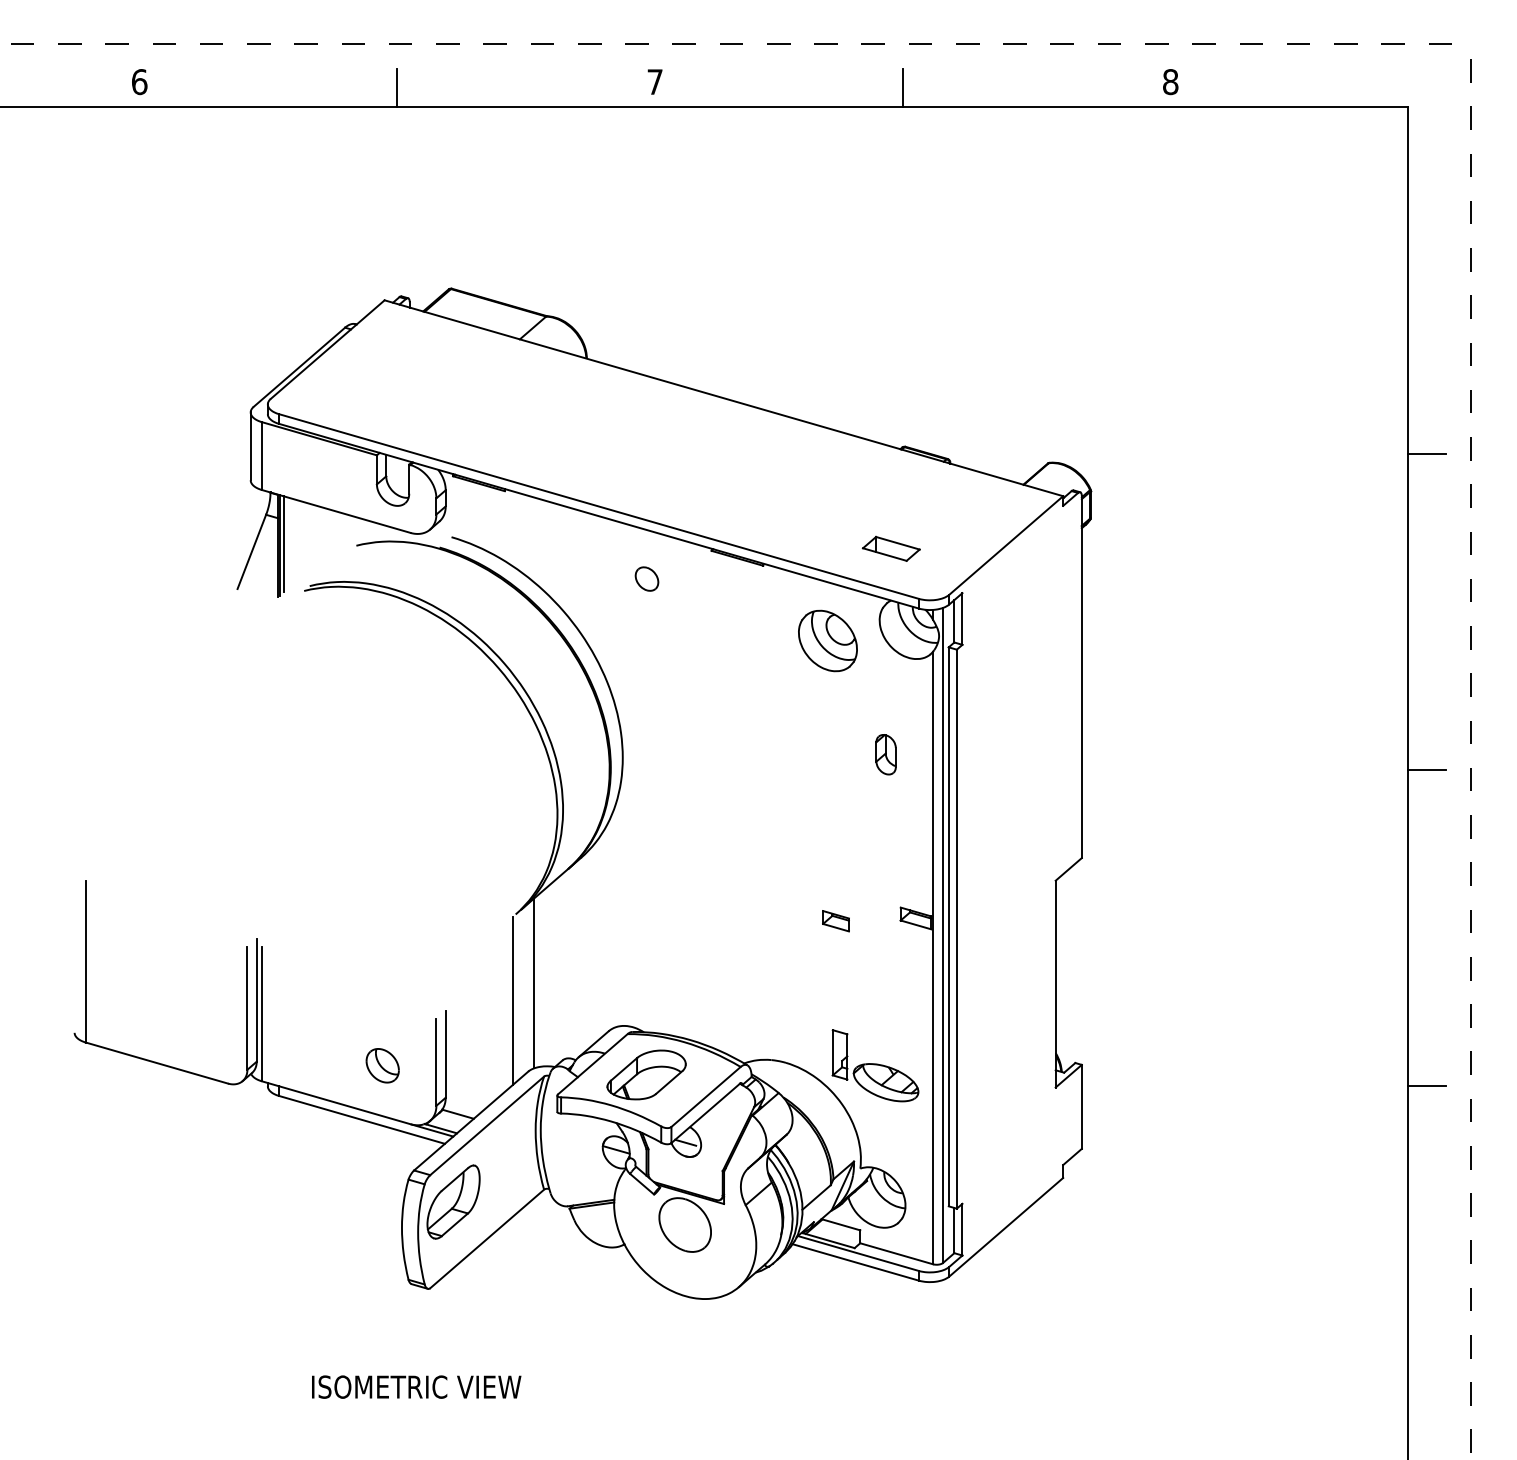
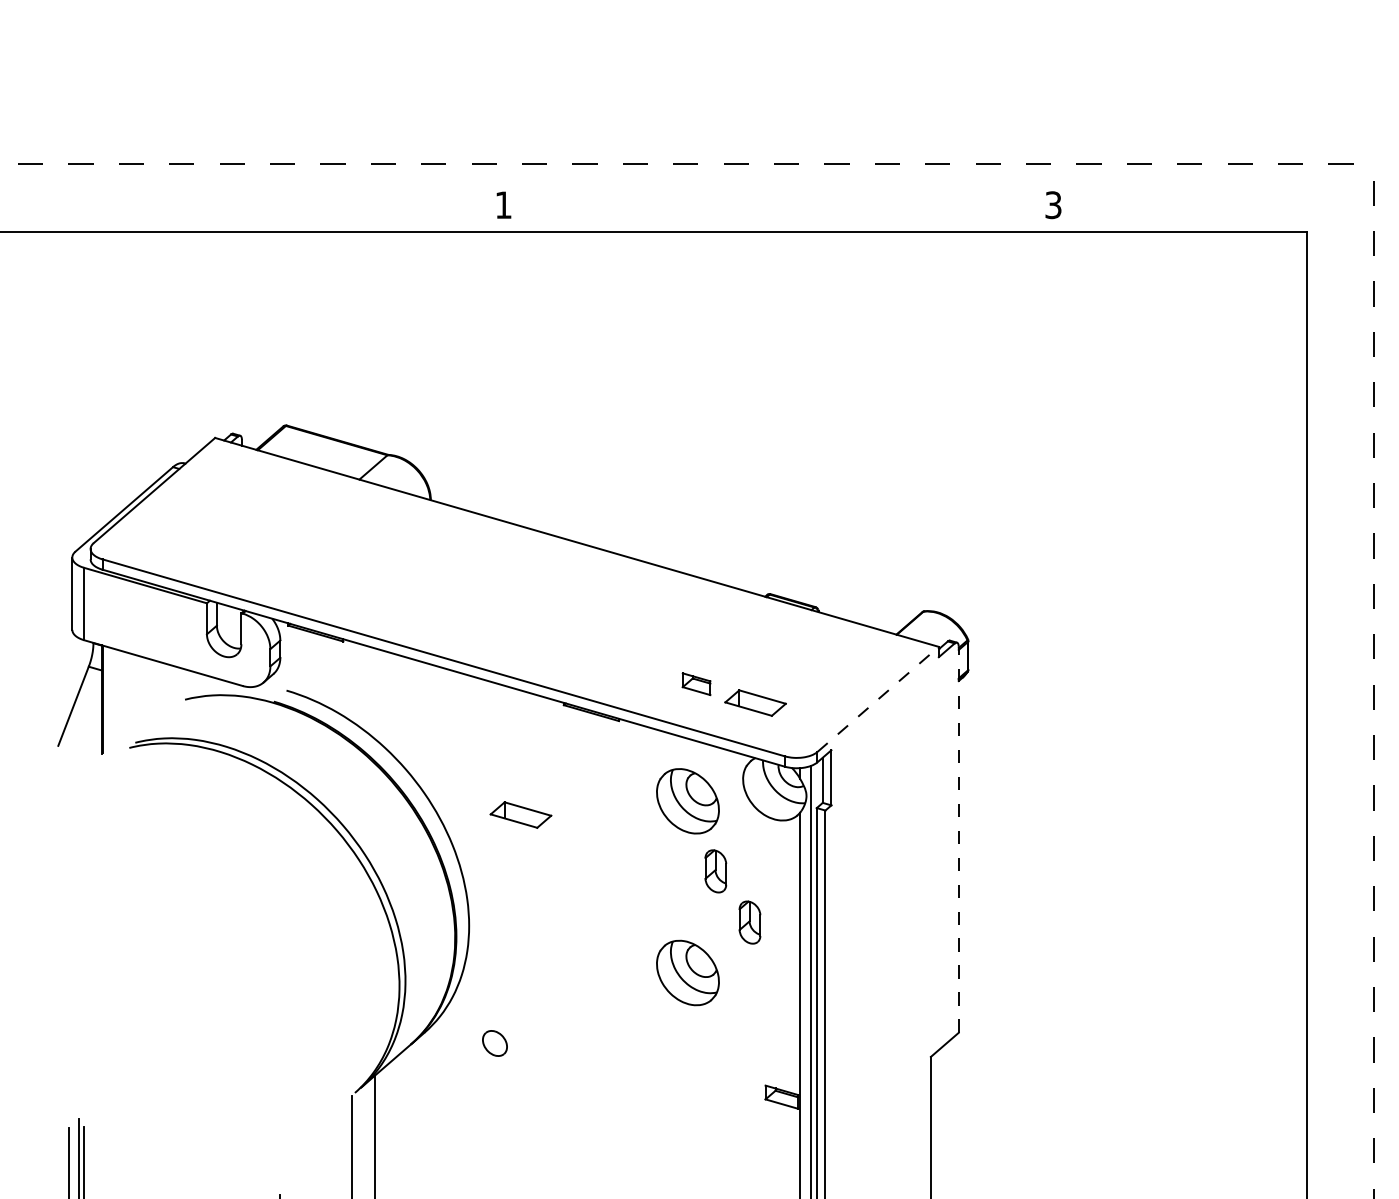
text: (654, 81) -> (502, 204), 7 -> 1
text: (1170, 82) -> (1053, 205), 8 -> 3
line: (397, 87) -> (228, 210), removed
line: (902, 87) -> (767, 210), removed
line: (1427, 454) -> (1327, 602), removed
line: (283, 544) -> (107, 698), removed
line: (1006, 545) -> (878, 699), solid -> dashed
part: (646, 578) -> (494, 1042), moved
part: (670, 653) -> (520, 814), added
line: (1081, 677) -> (958, 840), solid -> dashed
part: (853, 706) -> (715, 871), added
line: (1427, 770) -> (1327, 939), removed
part: (827, 801) -> (687, 972), added
part: (835, 921) -> (696, 684), moved

